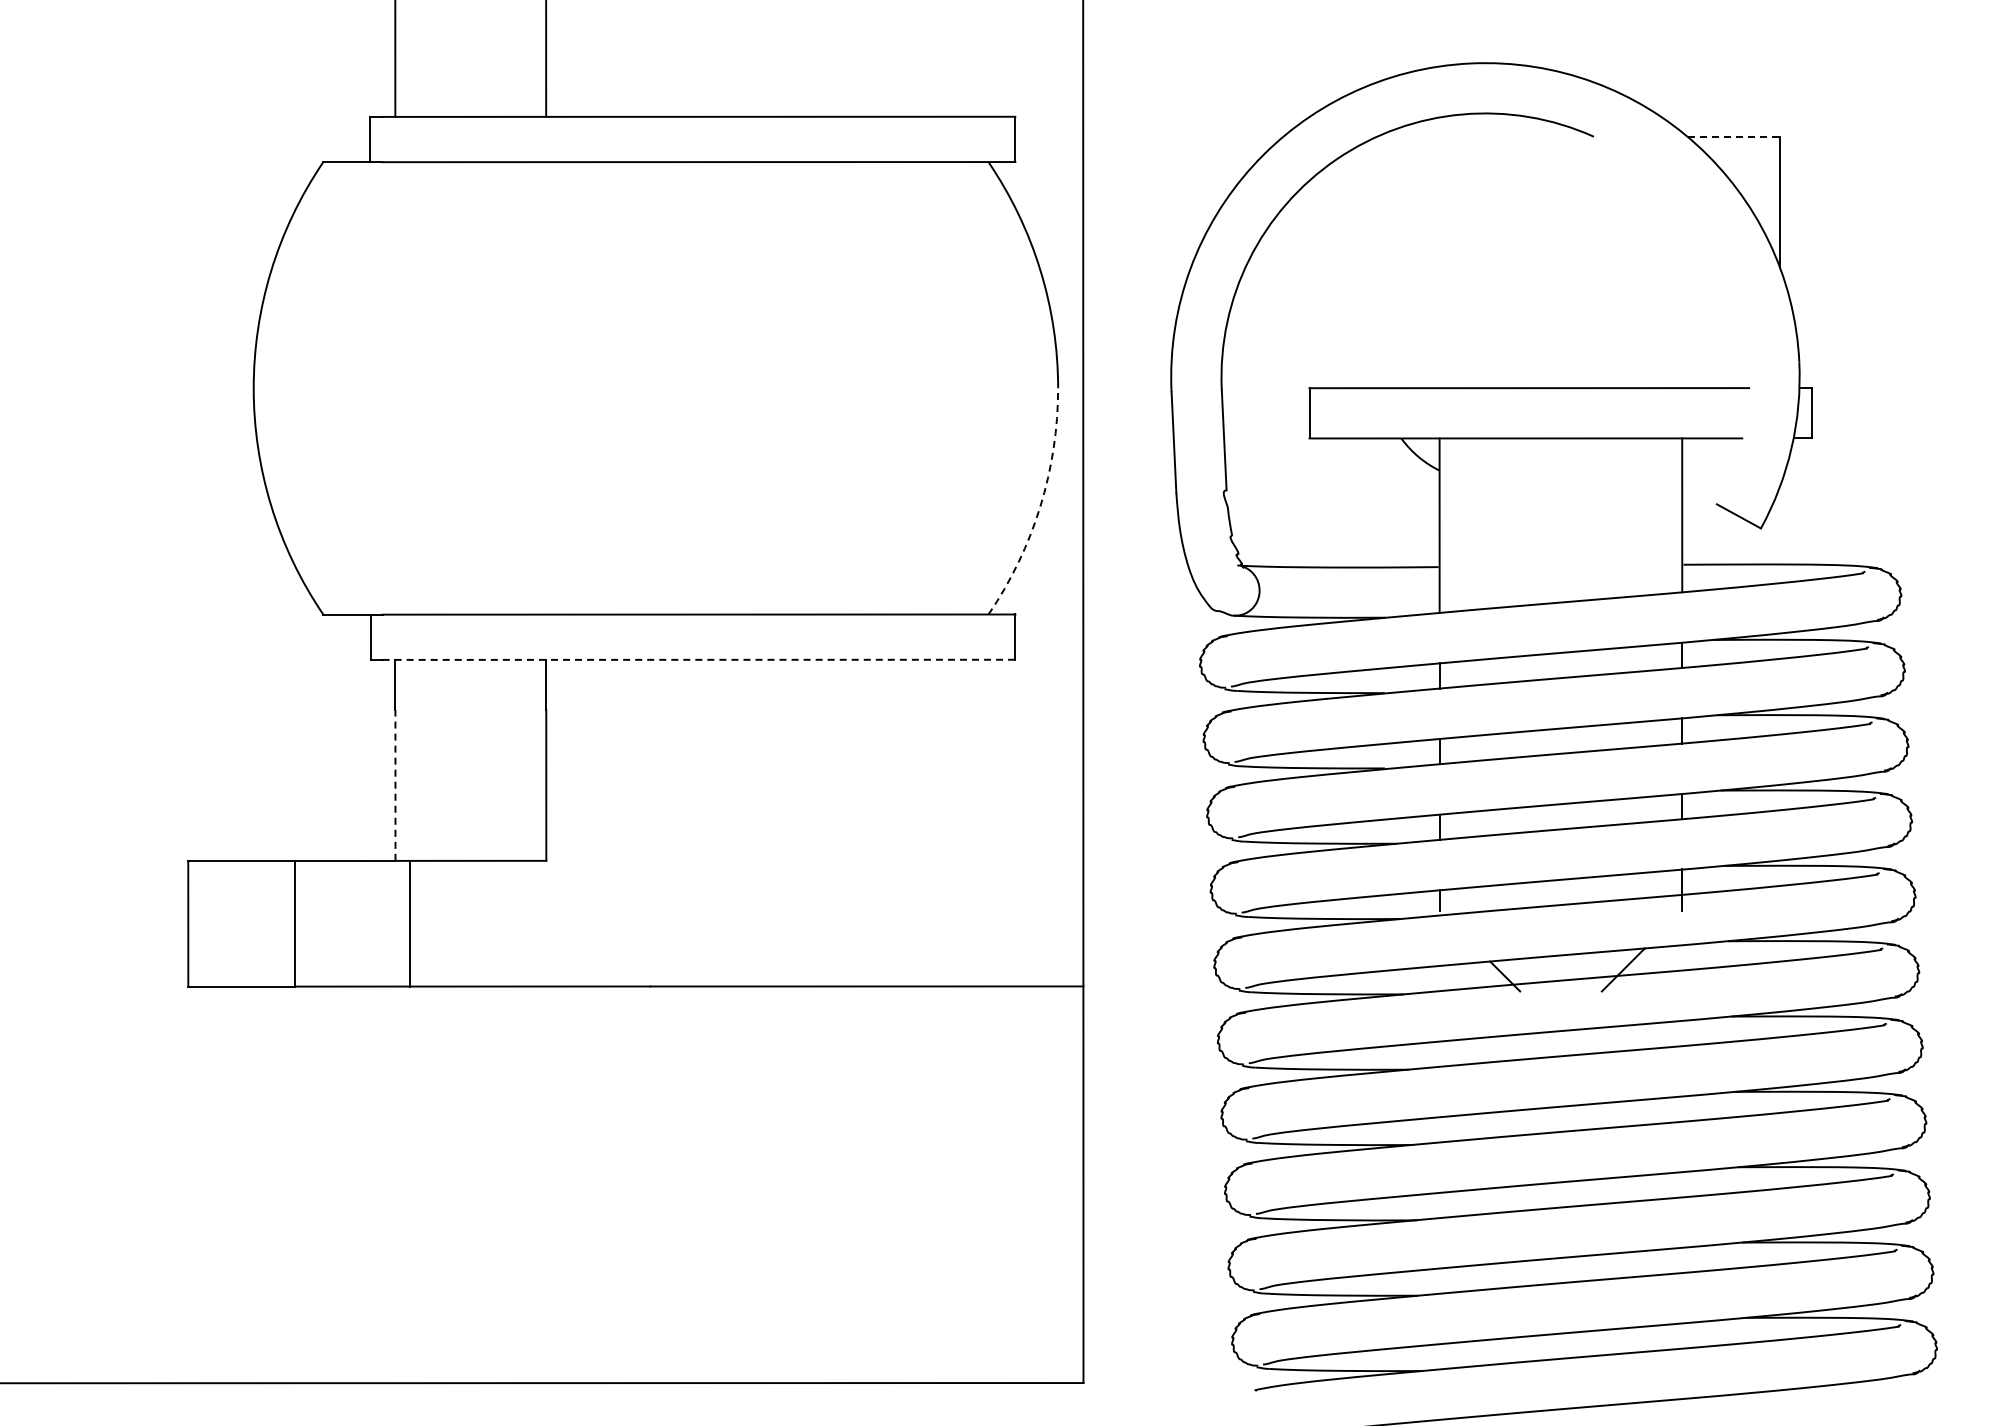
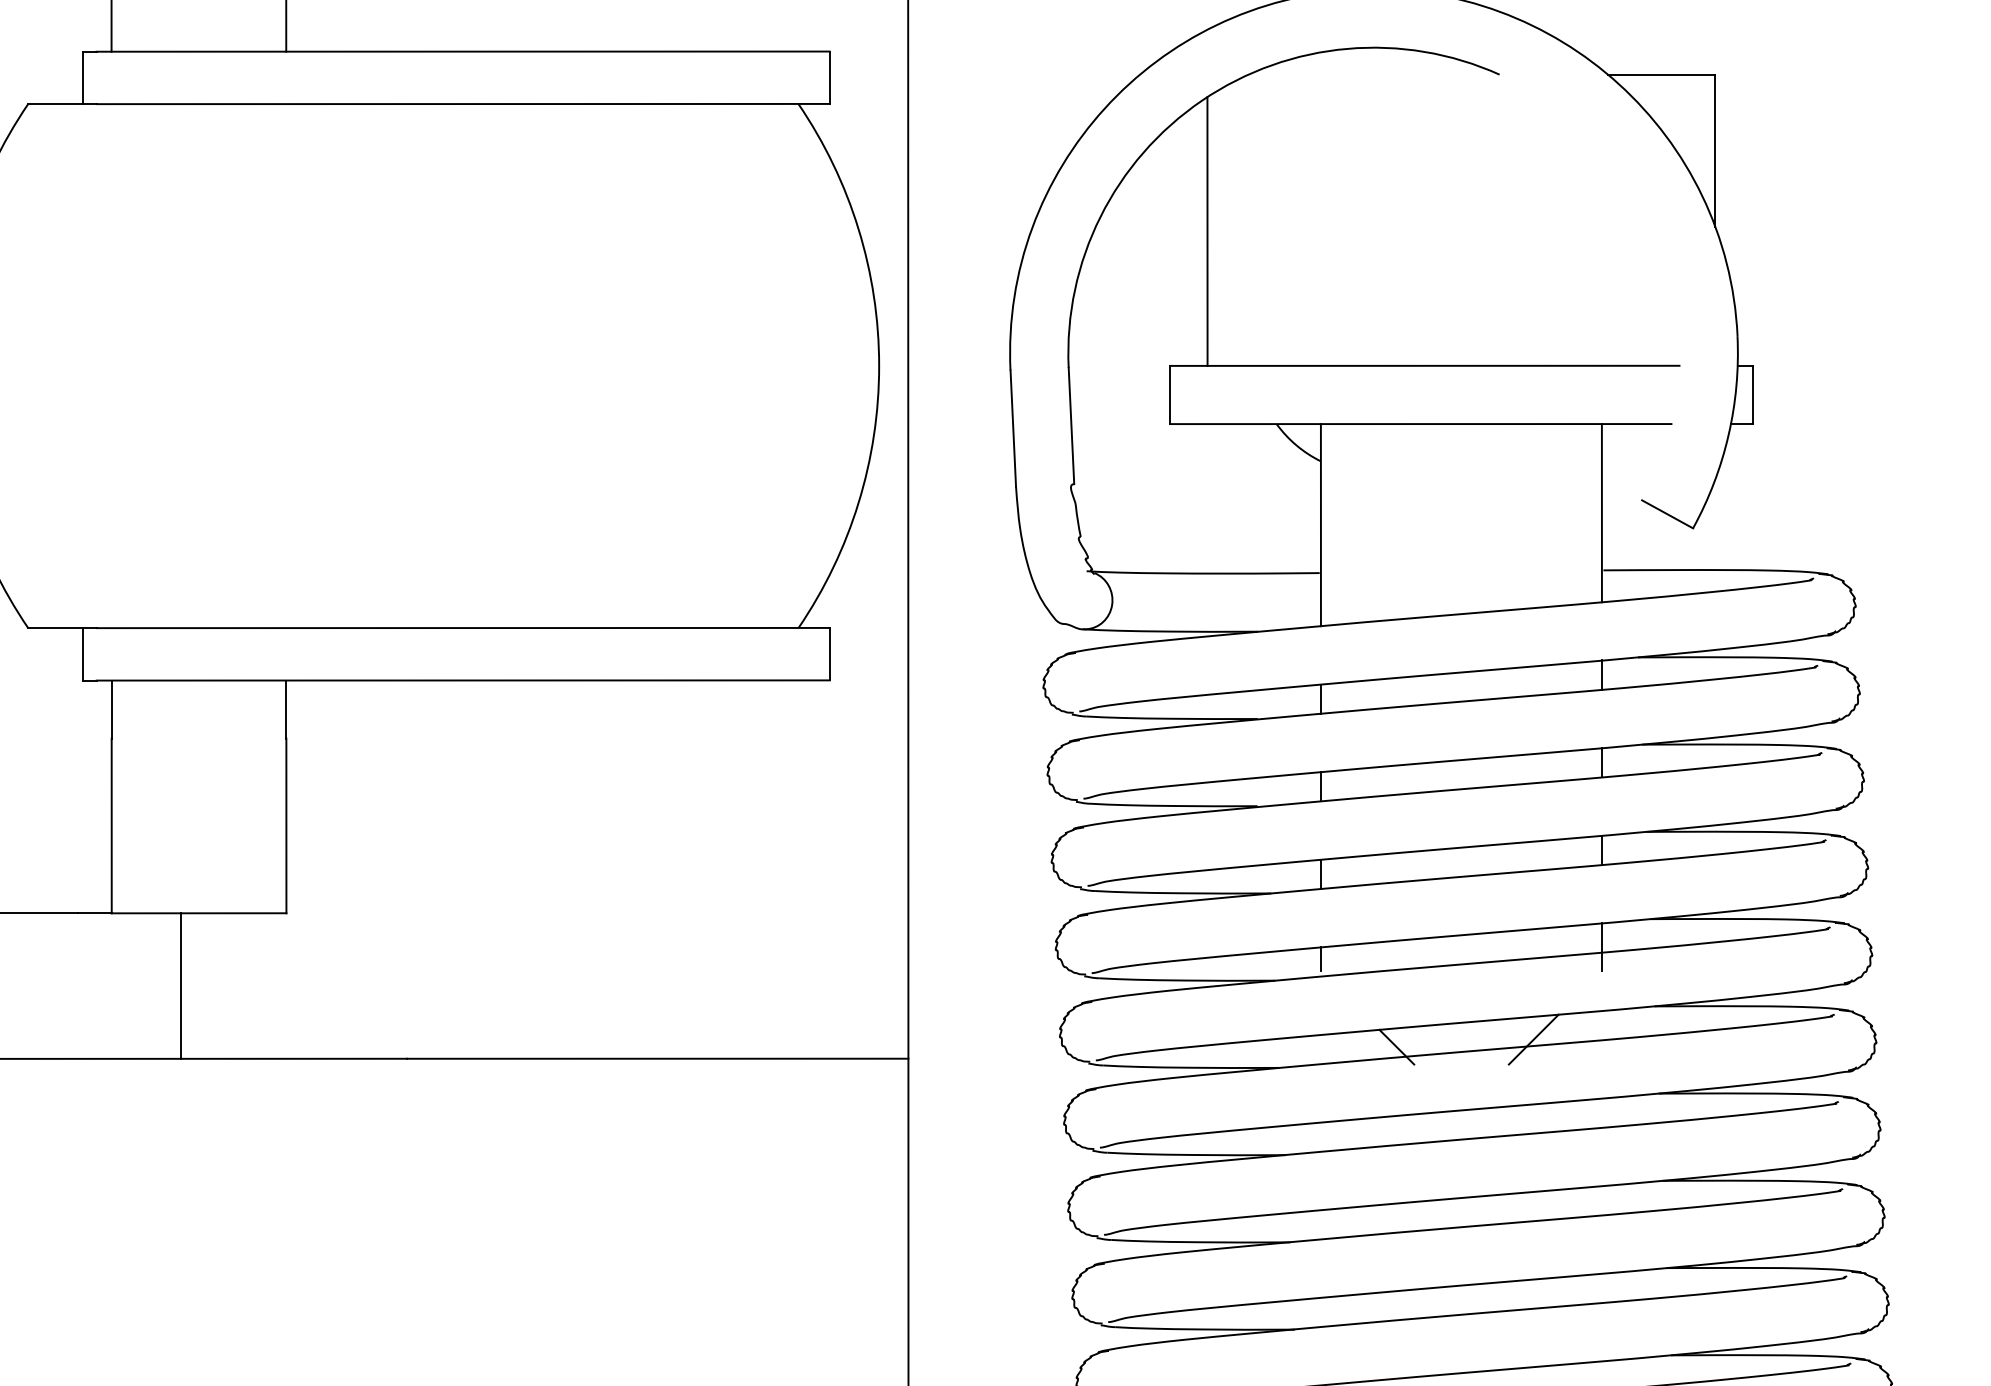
line: (1734, 136) -> (1662, 74), dashed -> solid
line: (1341, 272) -> (1207, 231), added
arc: (1040, 506) -> (858, 502), dashed -> solid
line: (699, 659) -> (463, 680), dashed -> solid
line: (395, 784) -> (111, 824), dashed -> solid
line: (409, 923) -> (180, 985), moved

